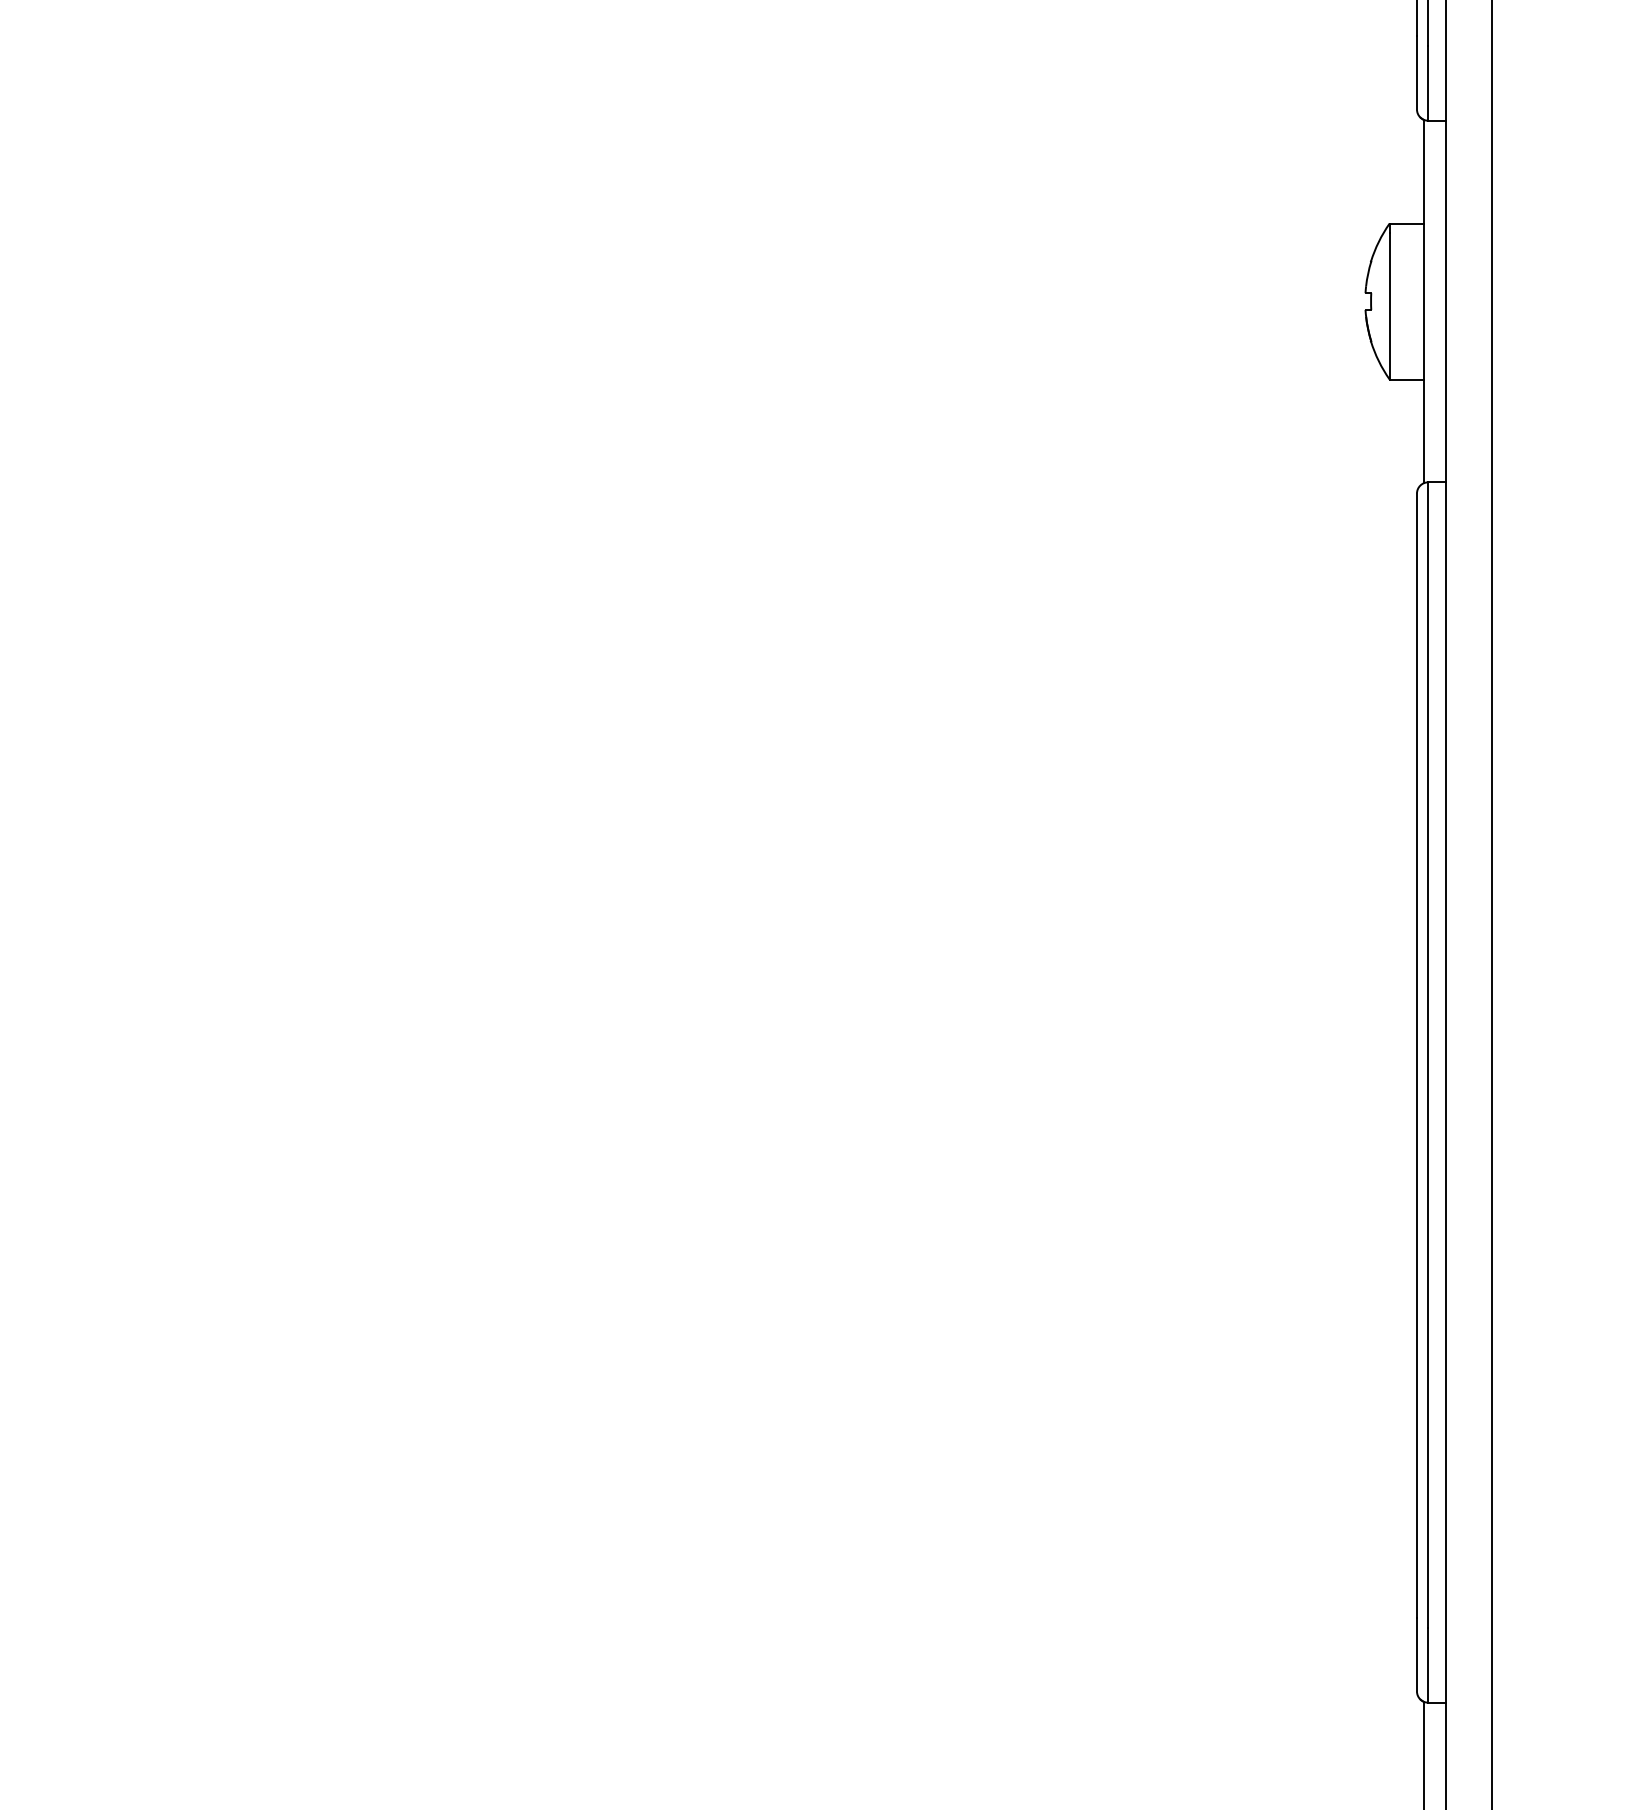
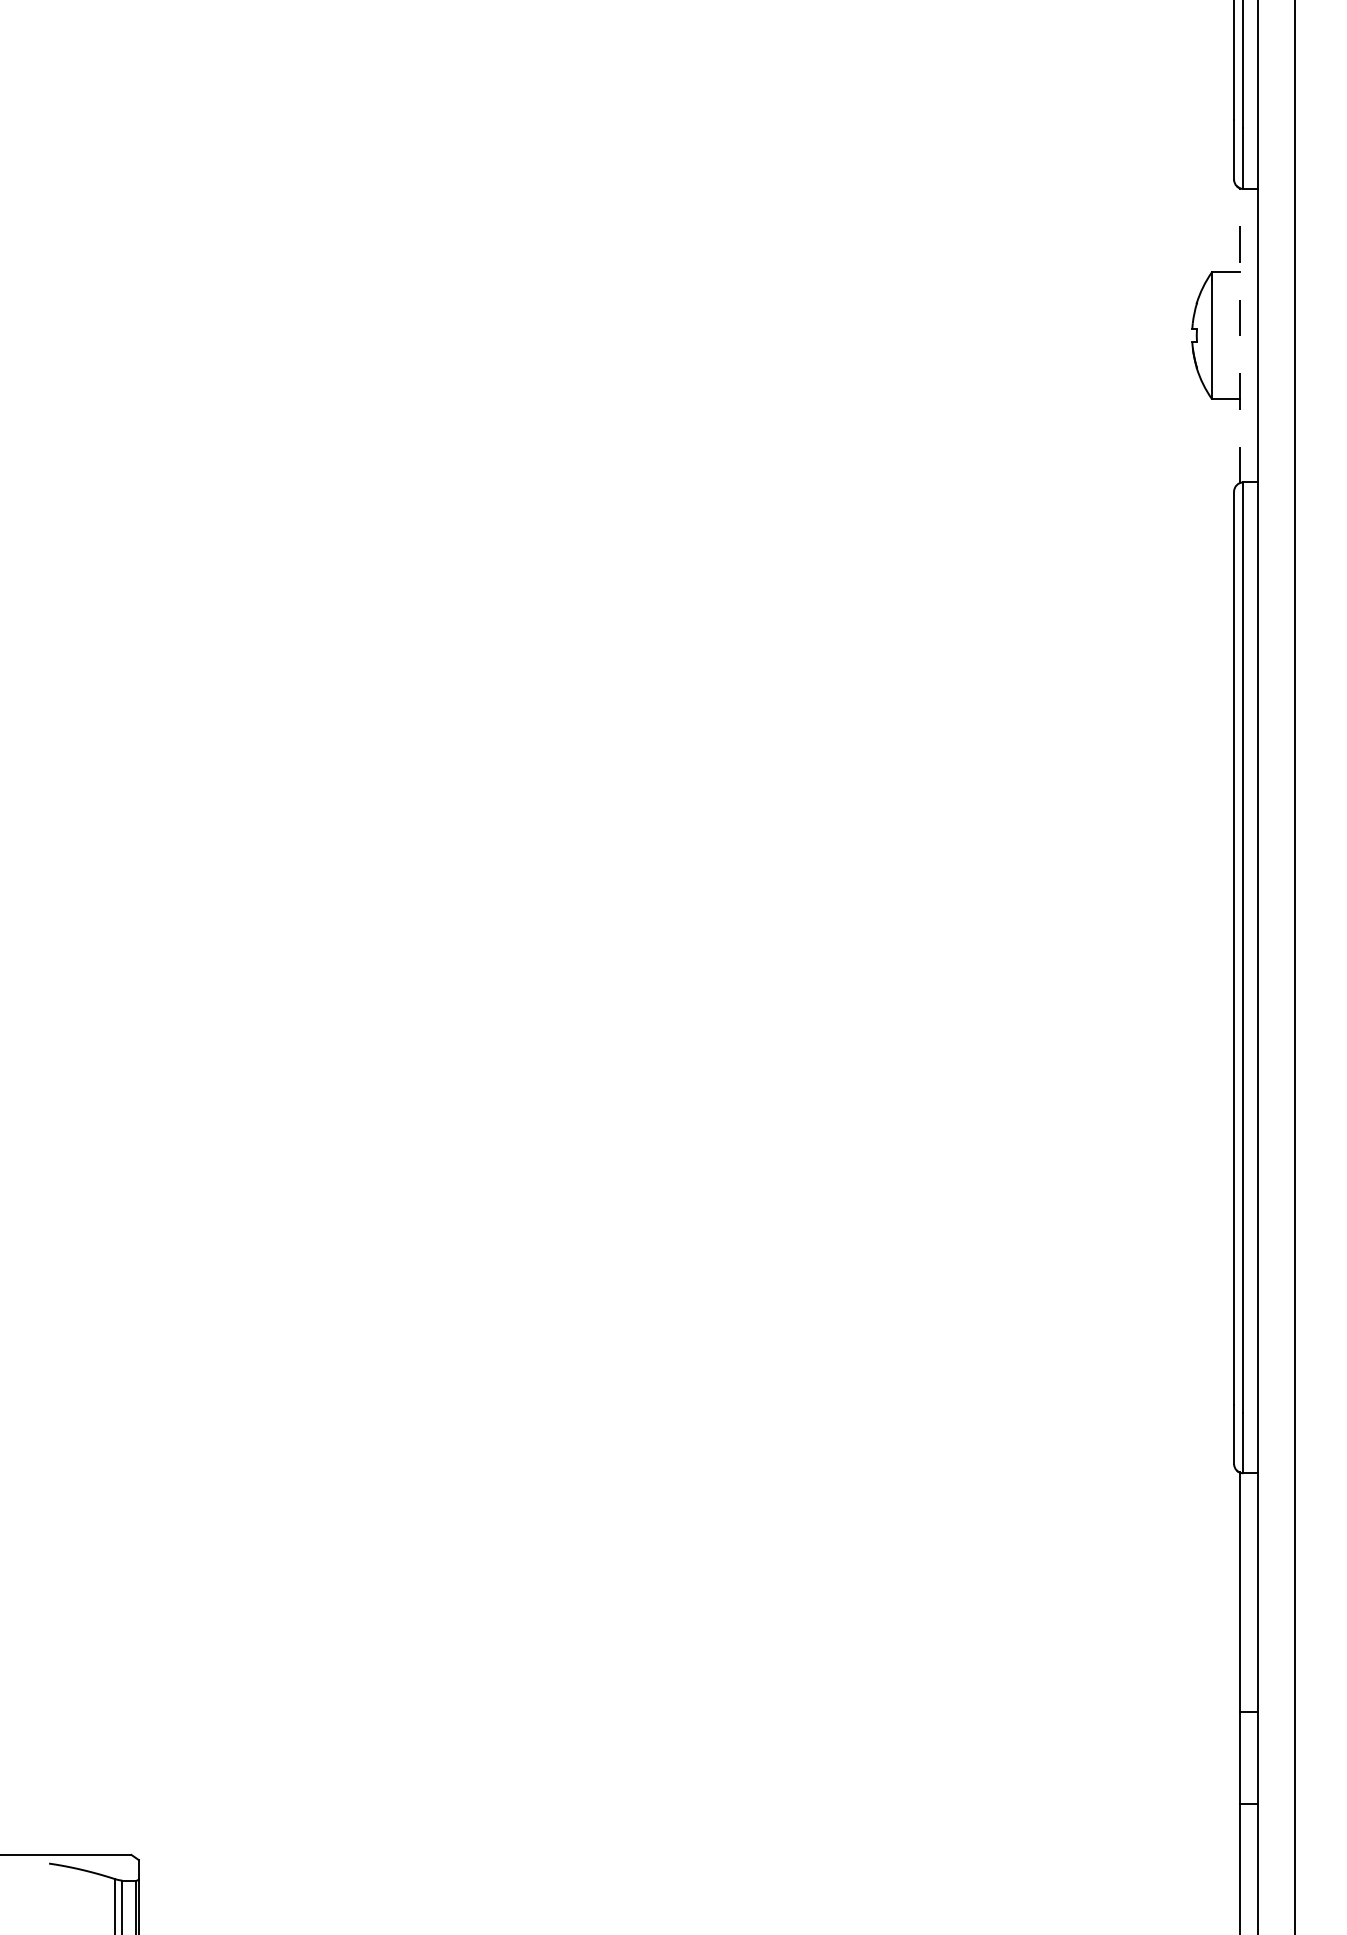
line: (1423, 301) -> (1239, 335), solid -> dashed

